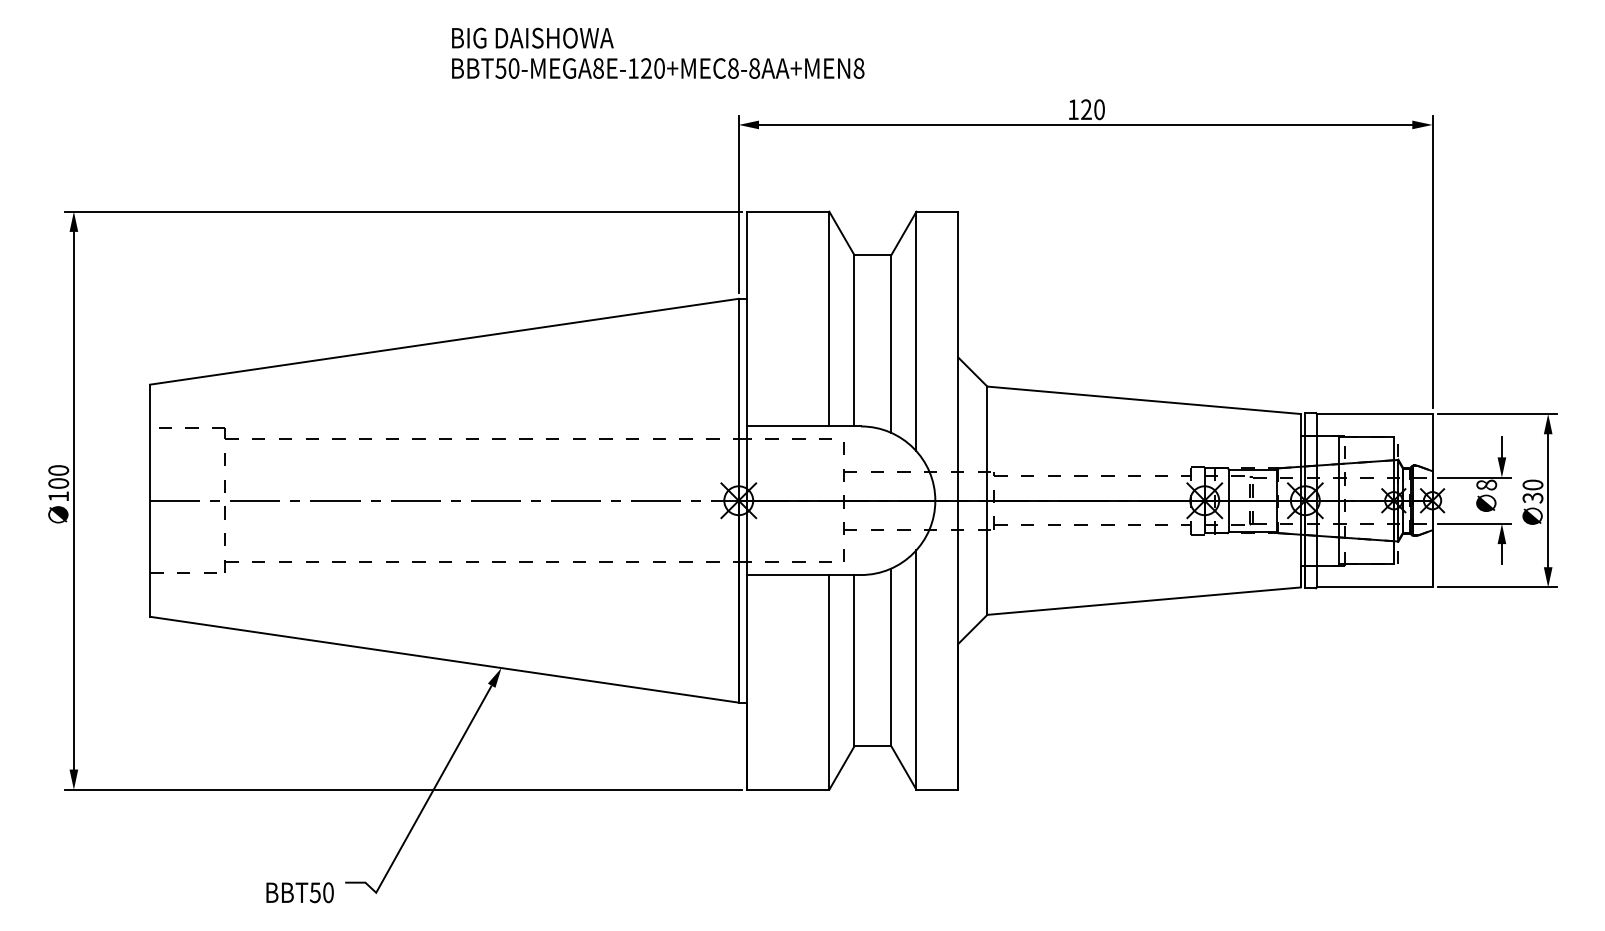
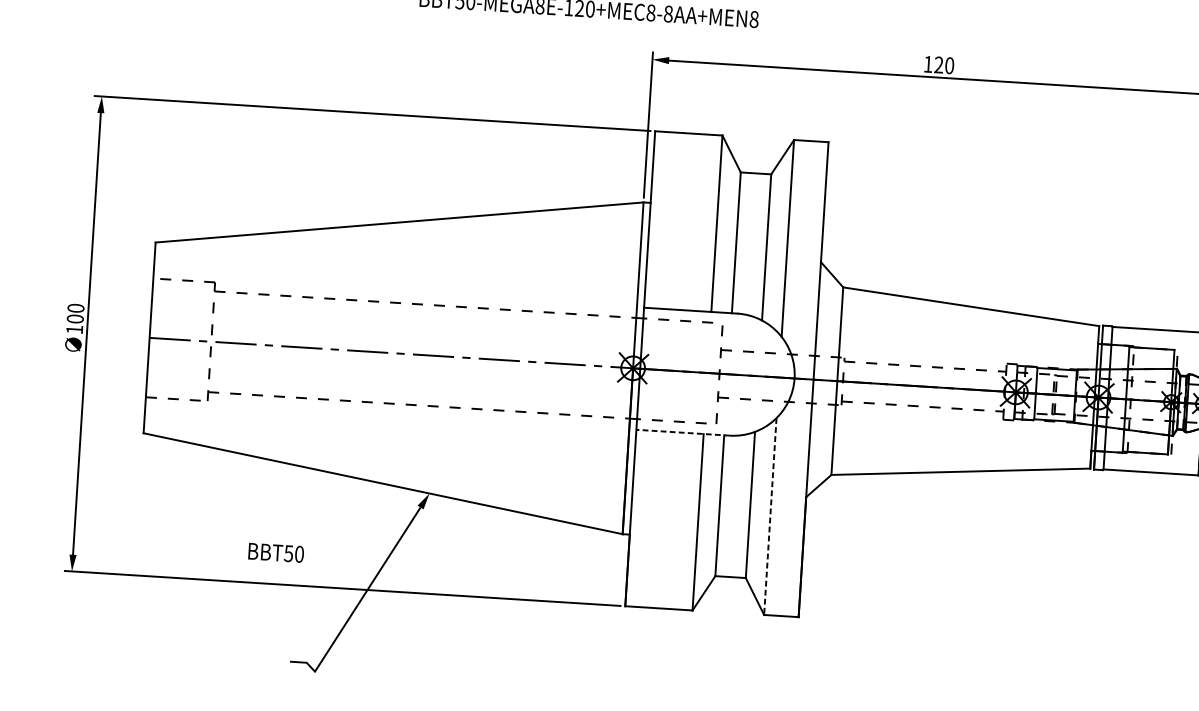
line: (804, 575) -> (683, 433), solid -> dashed
line: (916, 670) -> (770, 516), solid -> dashed
text: (299, 892) -> (275, 552), moved

